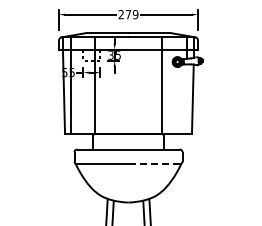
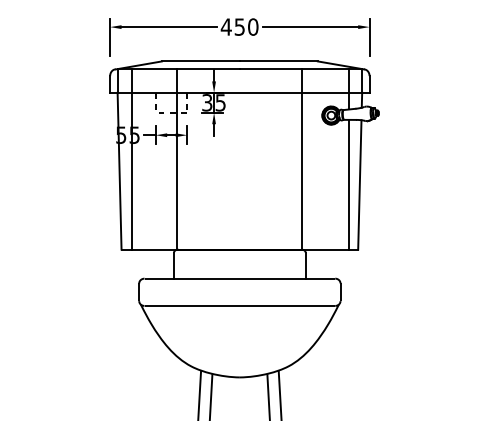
text: (128, 14) -> (239, 26), 279 -> 450
line: (187, 98) -> (349, 183), added
line: (154, 164) -> (288, 306), dashed -> solid

